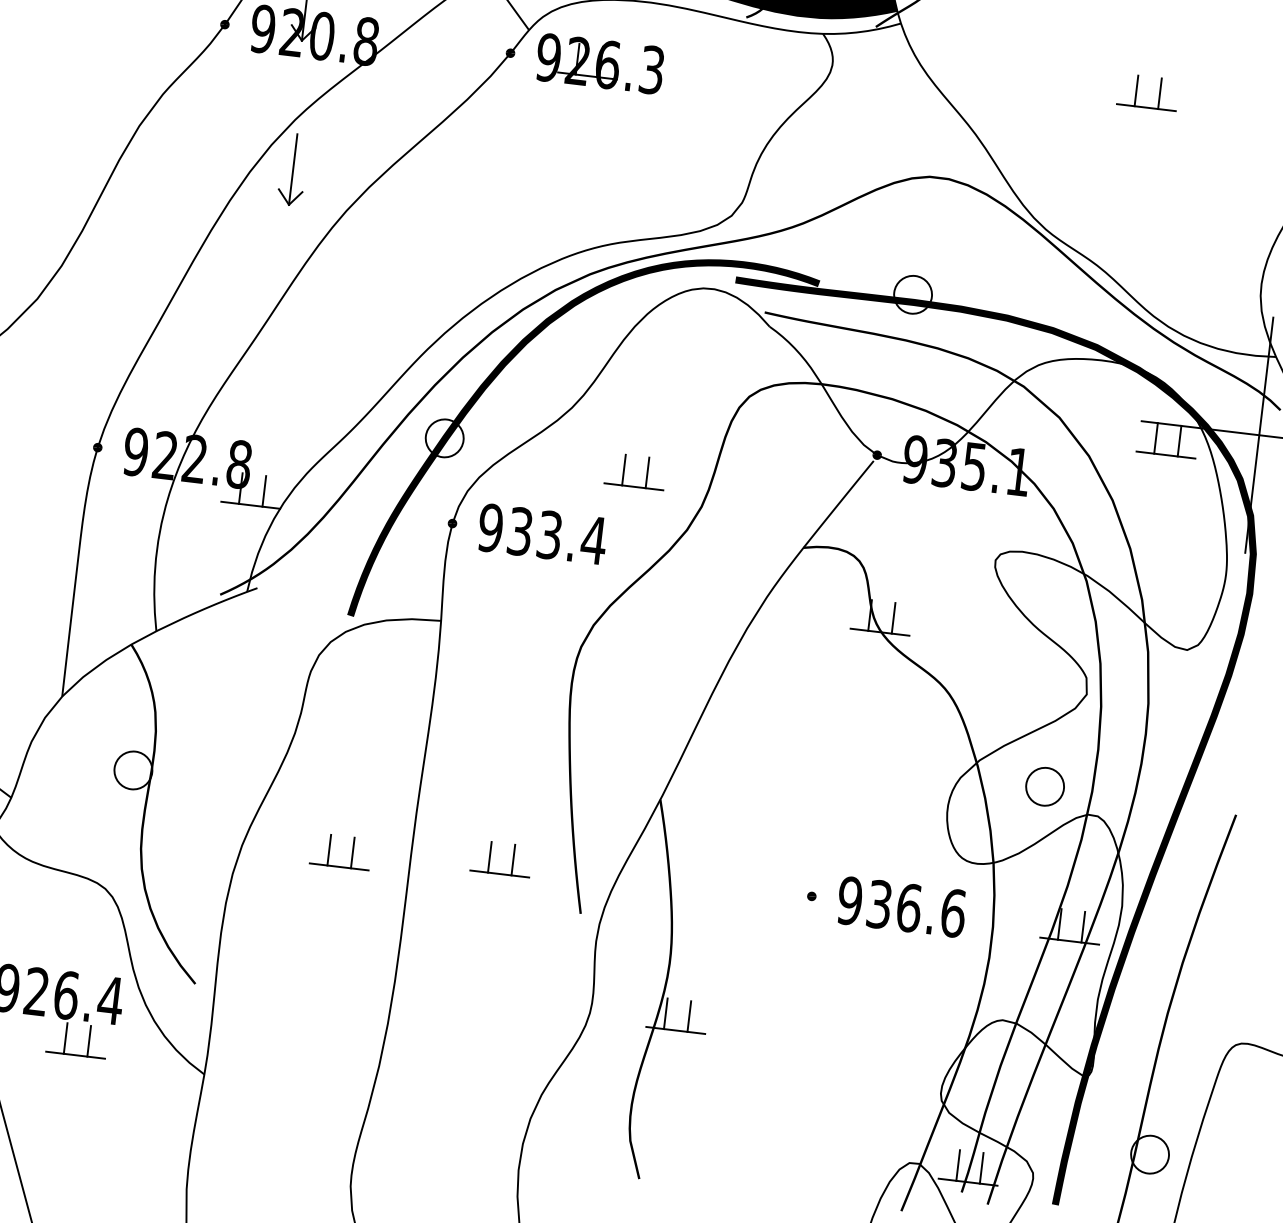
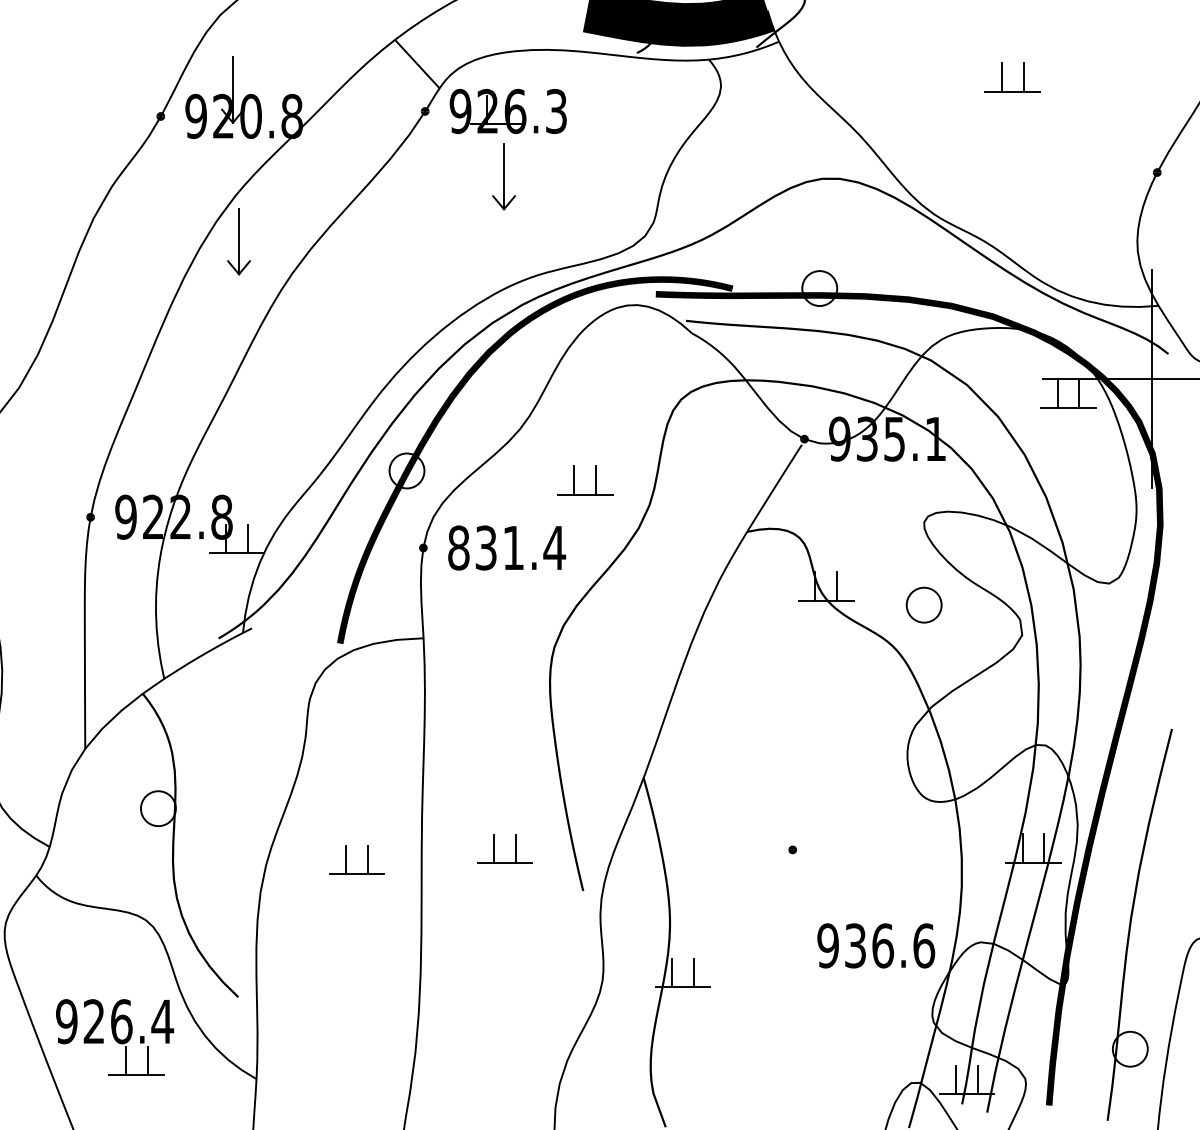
part: (586, 133) -> (503, 176), added
text: (519, 530) -> (485, 547), 933.4 -> 831.4
part: (1044, 785) -> (923, 604), moved
text: (902, 906) -> (876, 945), moved

